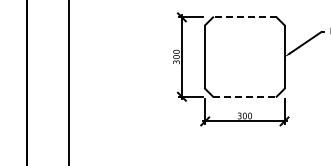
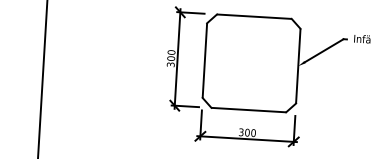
line: (244, 17) -> (253, 16), dashed -> solid
line: (244, 96) -> (248, 109), dashed -> solid

